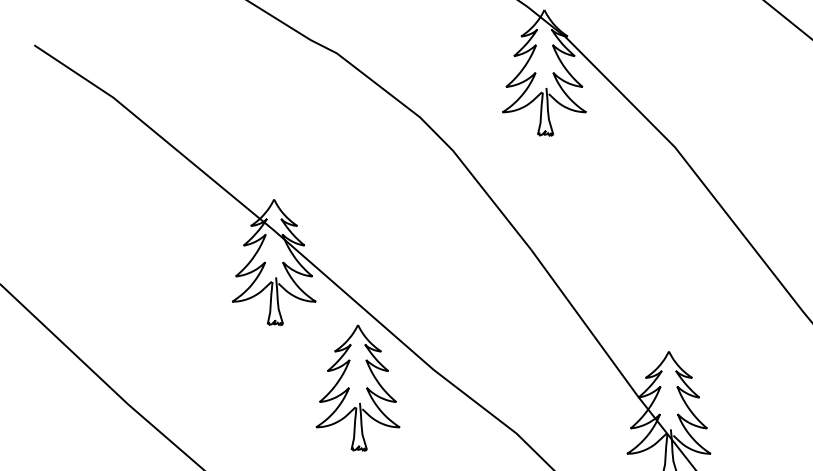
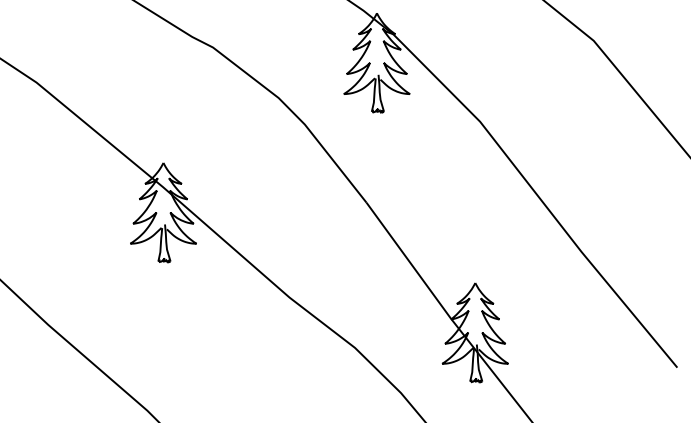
part: (357, 388) -> (229, 312), removed

